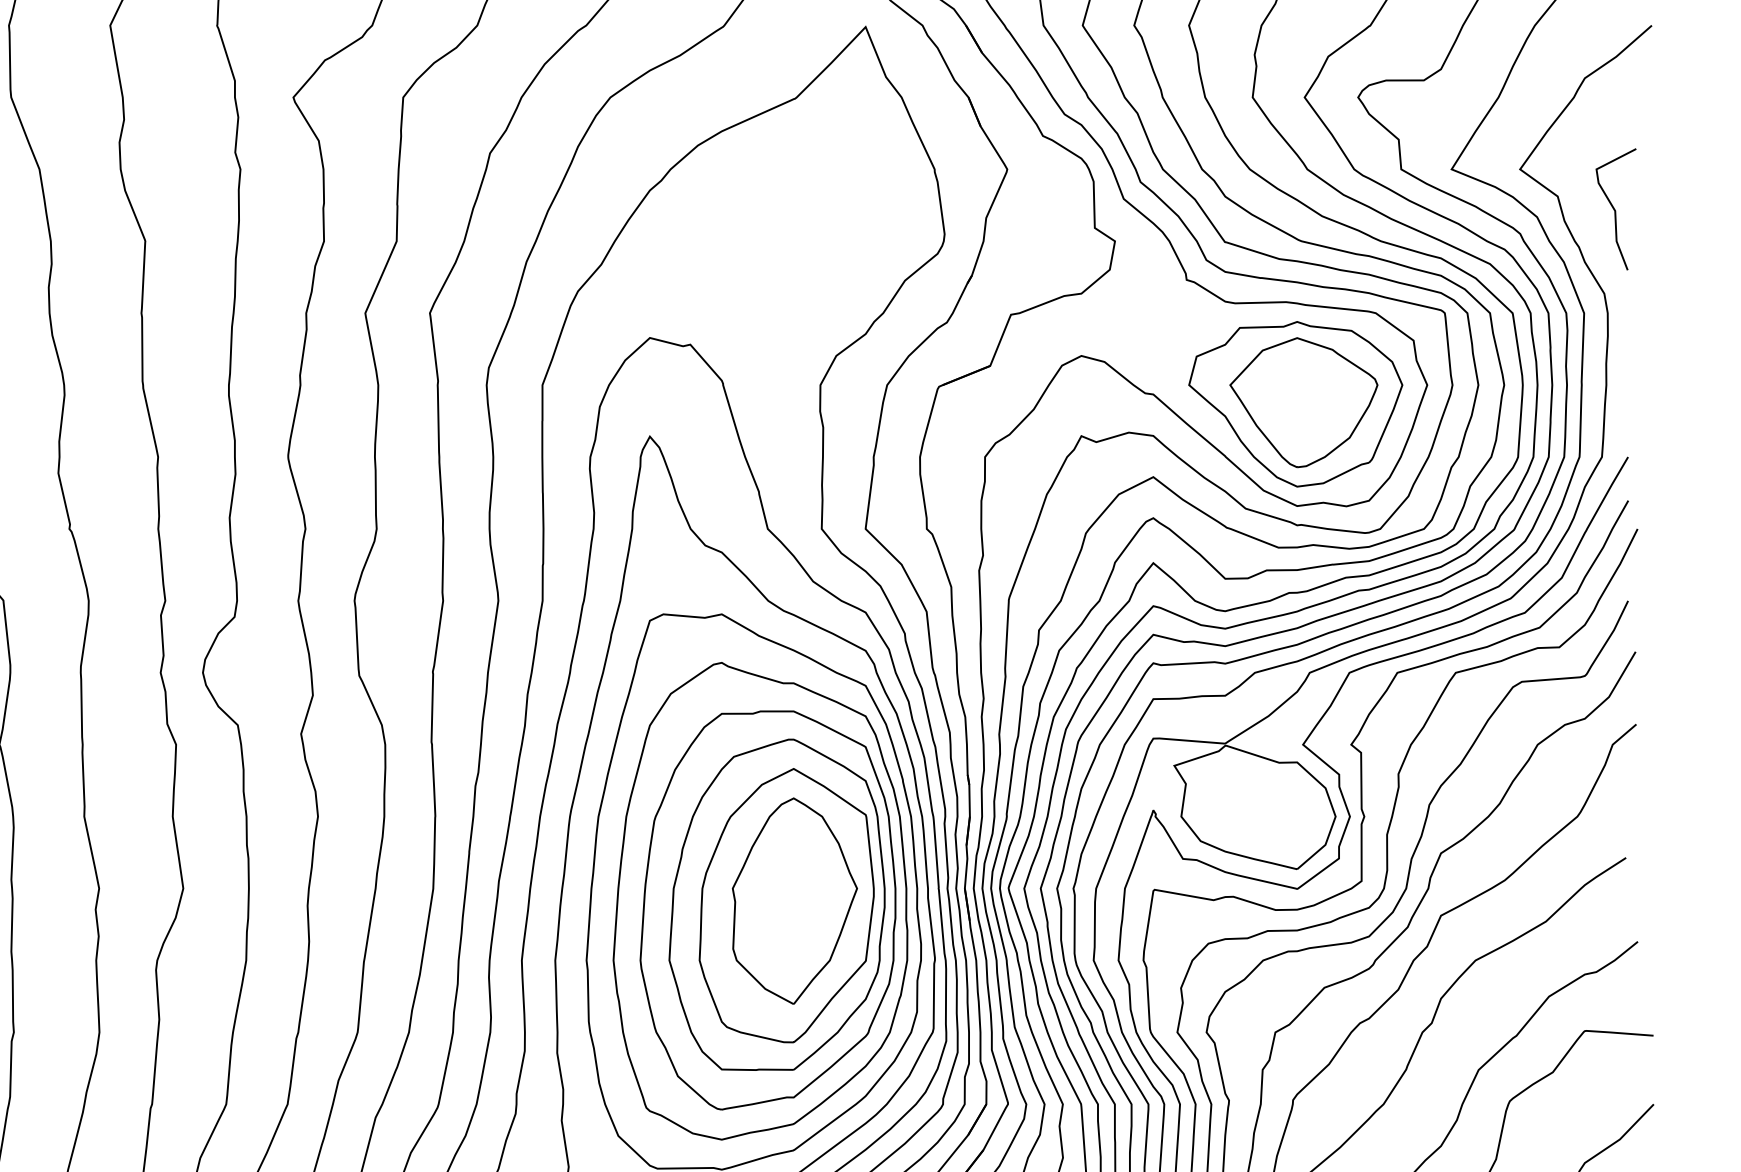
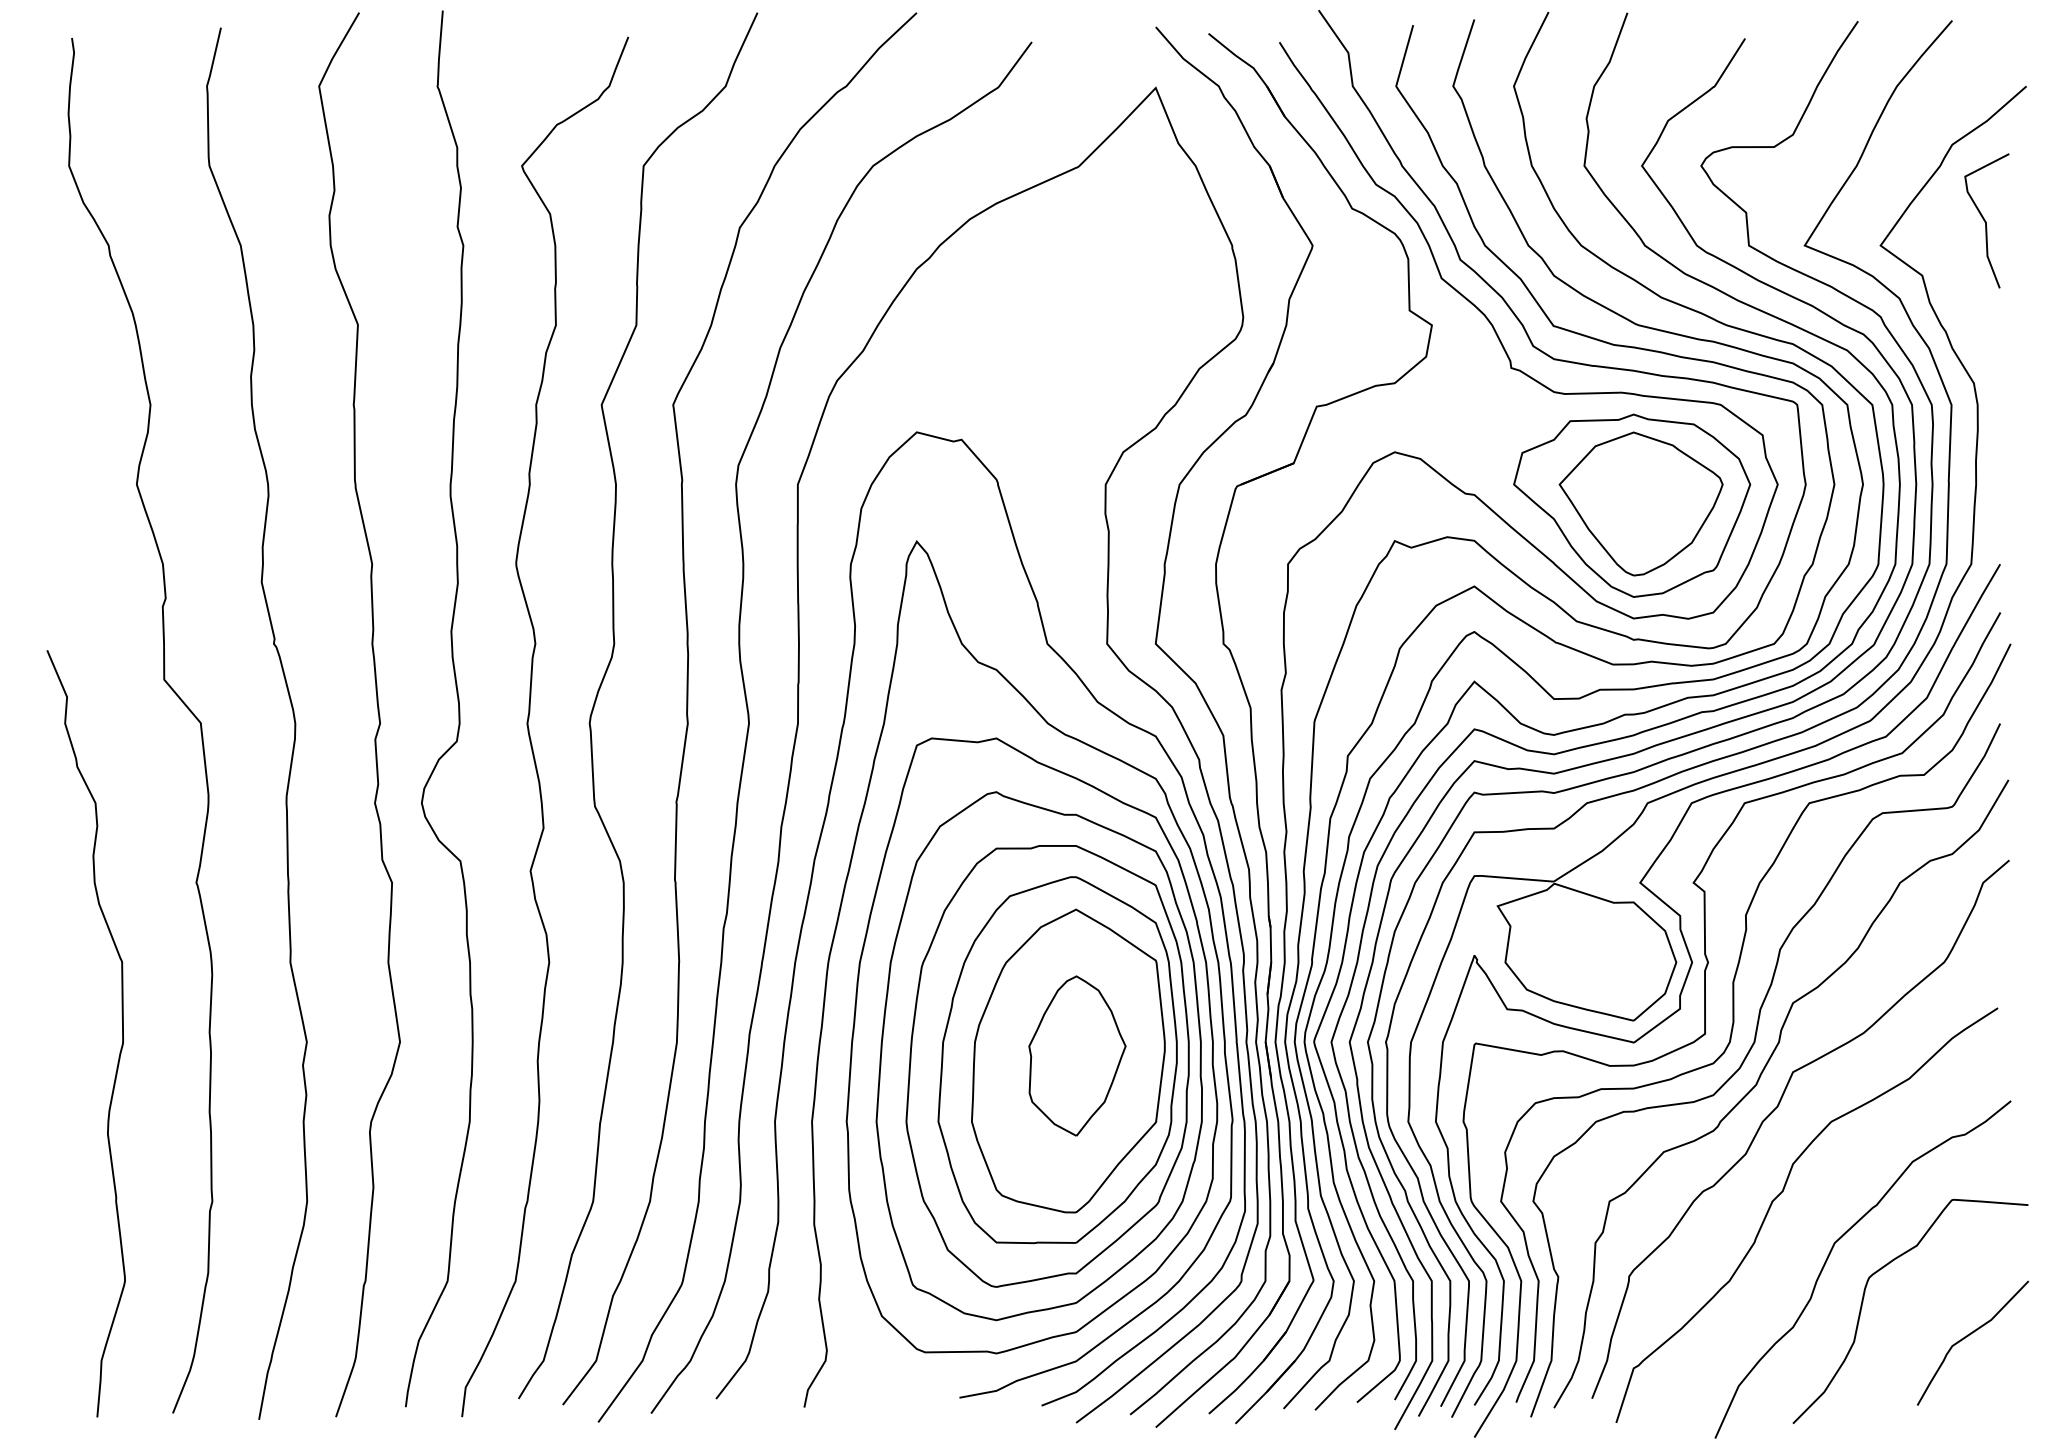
curve: (1614, 209) -> (1985, 220), moved
part: (794, 900) -> (1077, 1055), size x0.7

